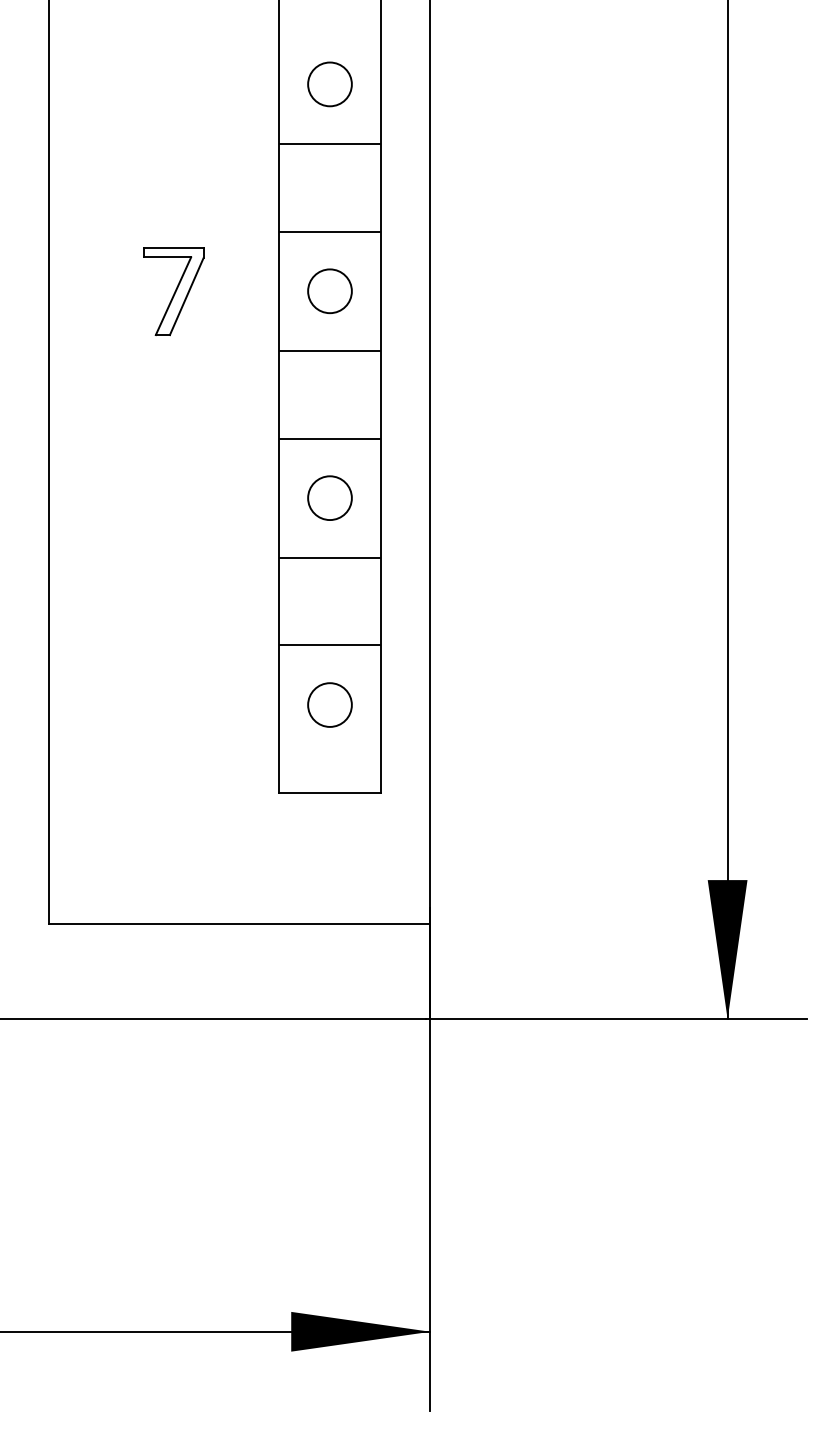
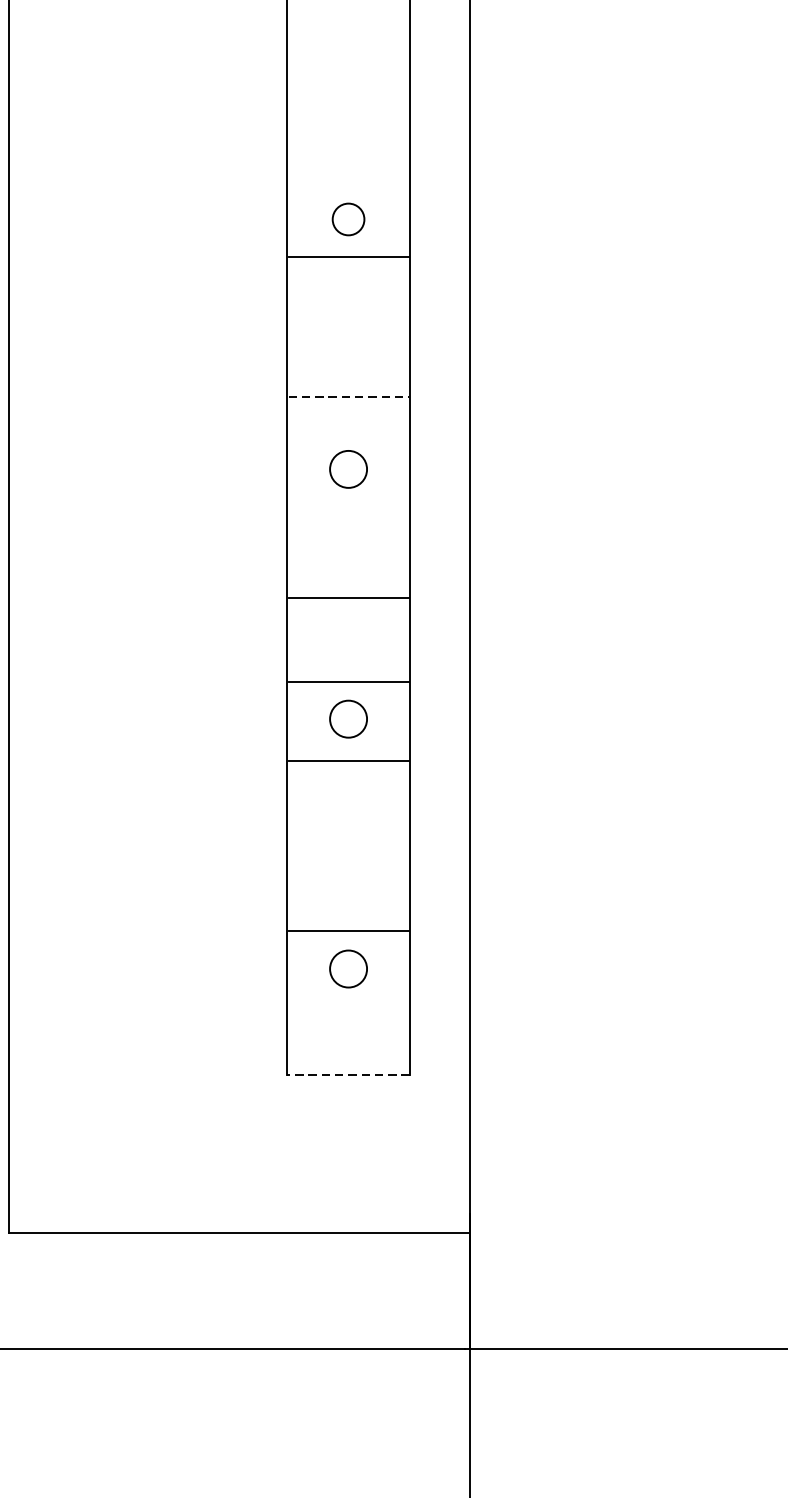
circle: (329, 84) -> (347, 219), size x0.6
line: (329, 144) -> (347, 257), moved
line: (330, 231) -> (349, 397), solid -> dashed
part: (173, 291) -> (159, 469), removed
circle: (329, 291) -> (347, 469), size x0.7
line: (329, 350) -> (347, 597), moved
line: (329, 438) -> (347, 682), moved
circle: (329, 498) -> (347, 719), size x0.7
line: (329, 557) -> (347, 760), moved
line: (329, 645) -> (347, 930), moved
circle: (329, 704) -> (347, 968), size x0.7
line: (330, 792) -> (349, 1074), solid -> dashed

